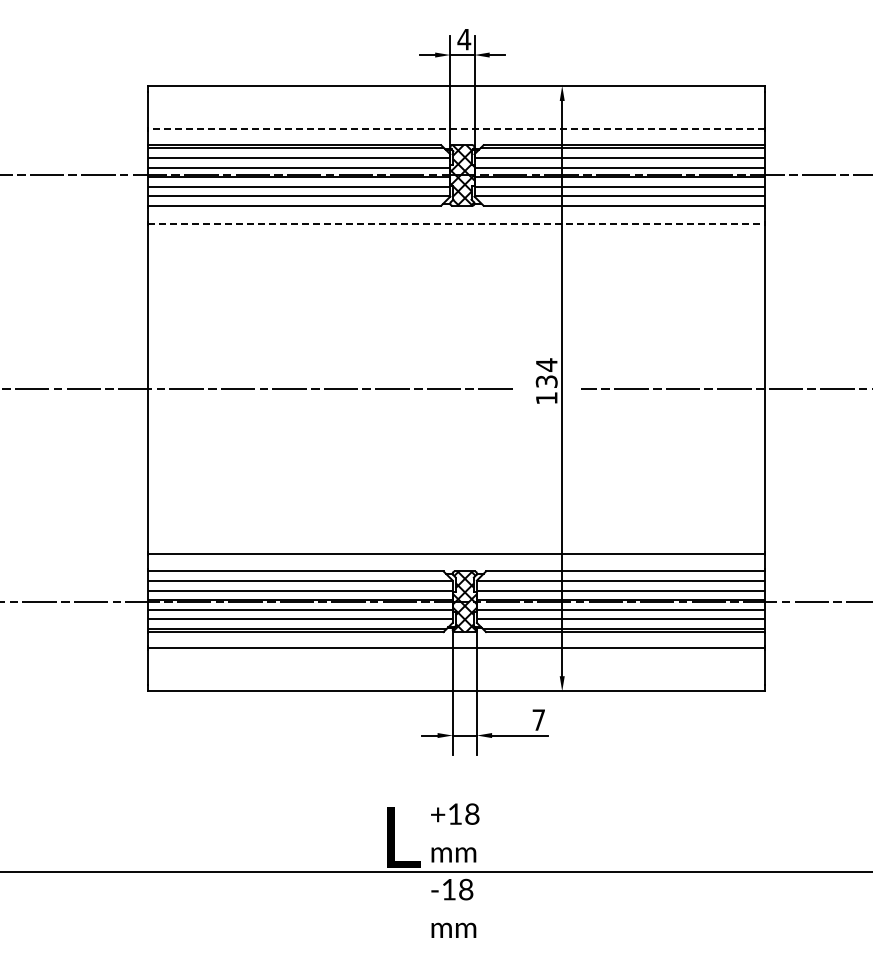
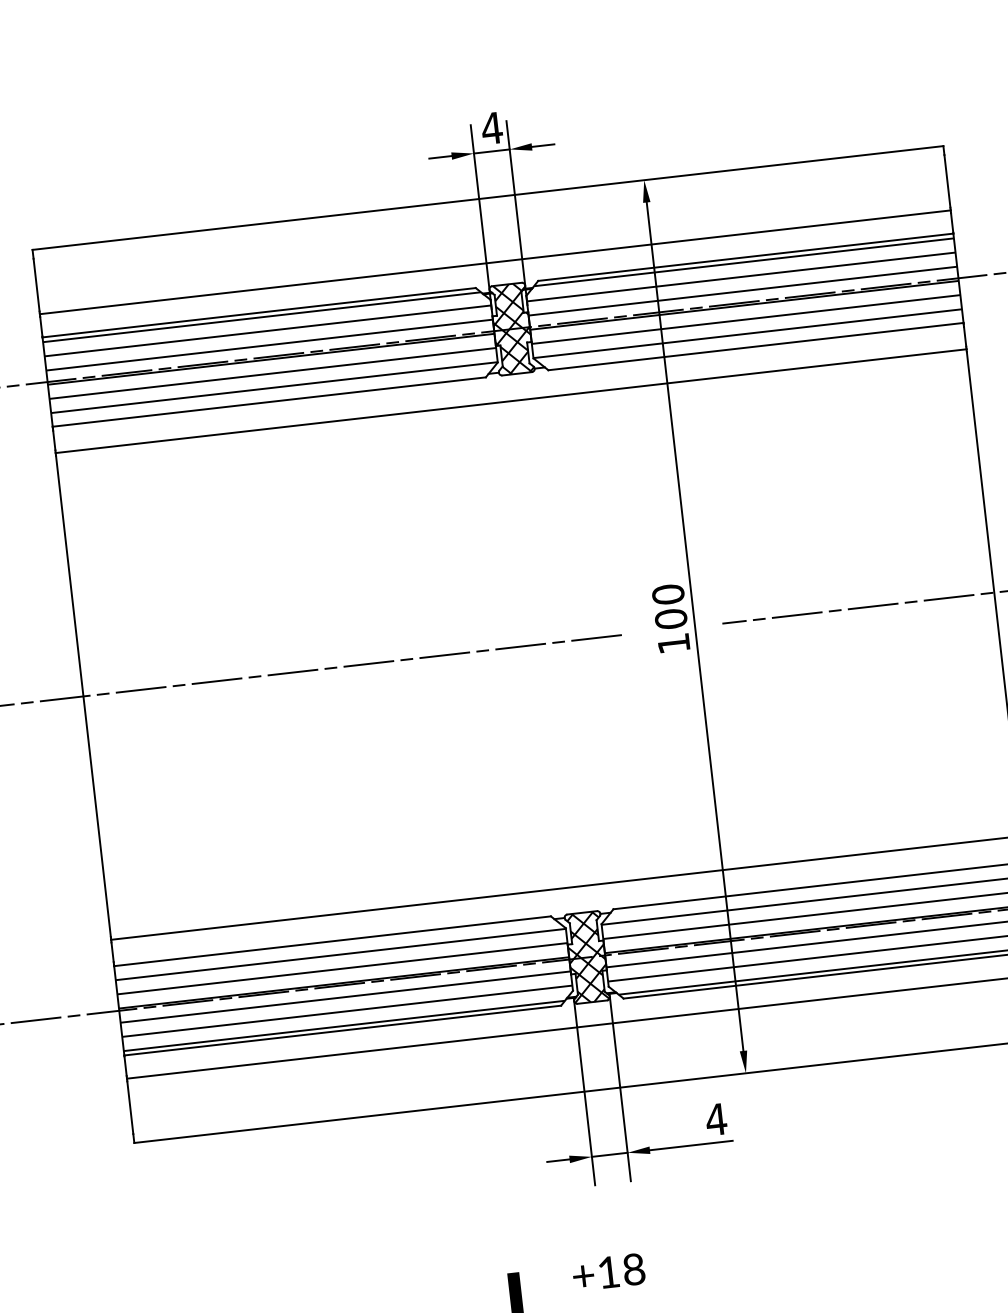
line: (456, 129) -> (495, 262), dashed -> solid
line: (456, 223) -> (511, 400), dashed -> solid
text: (546, 373) -> (669, 607), 134 -> 100
text: (538, 719) -> (715, 1118), 7 -> 4

